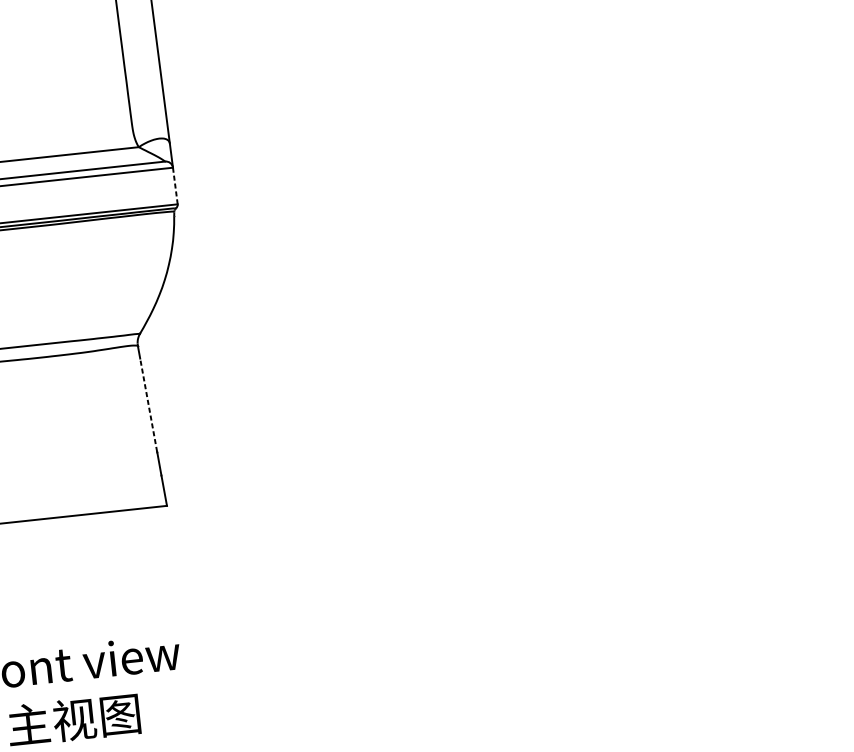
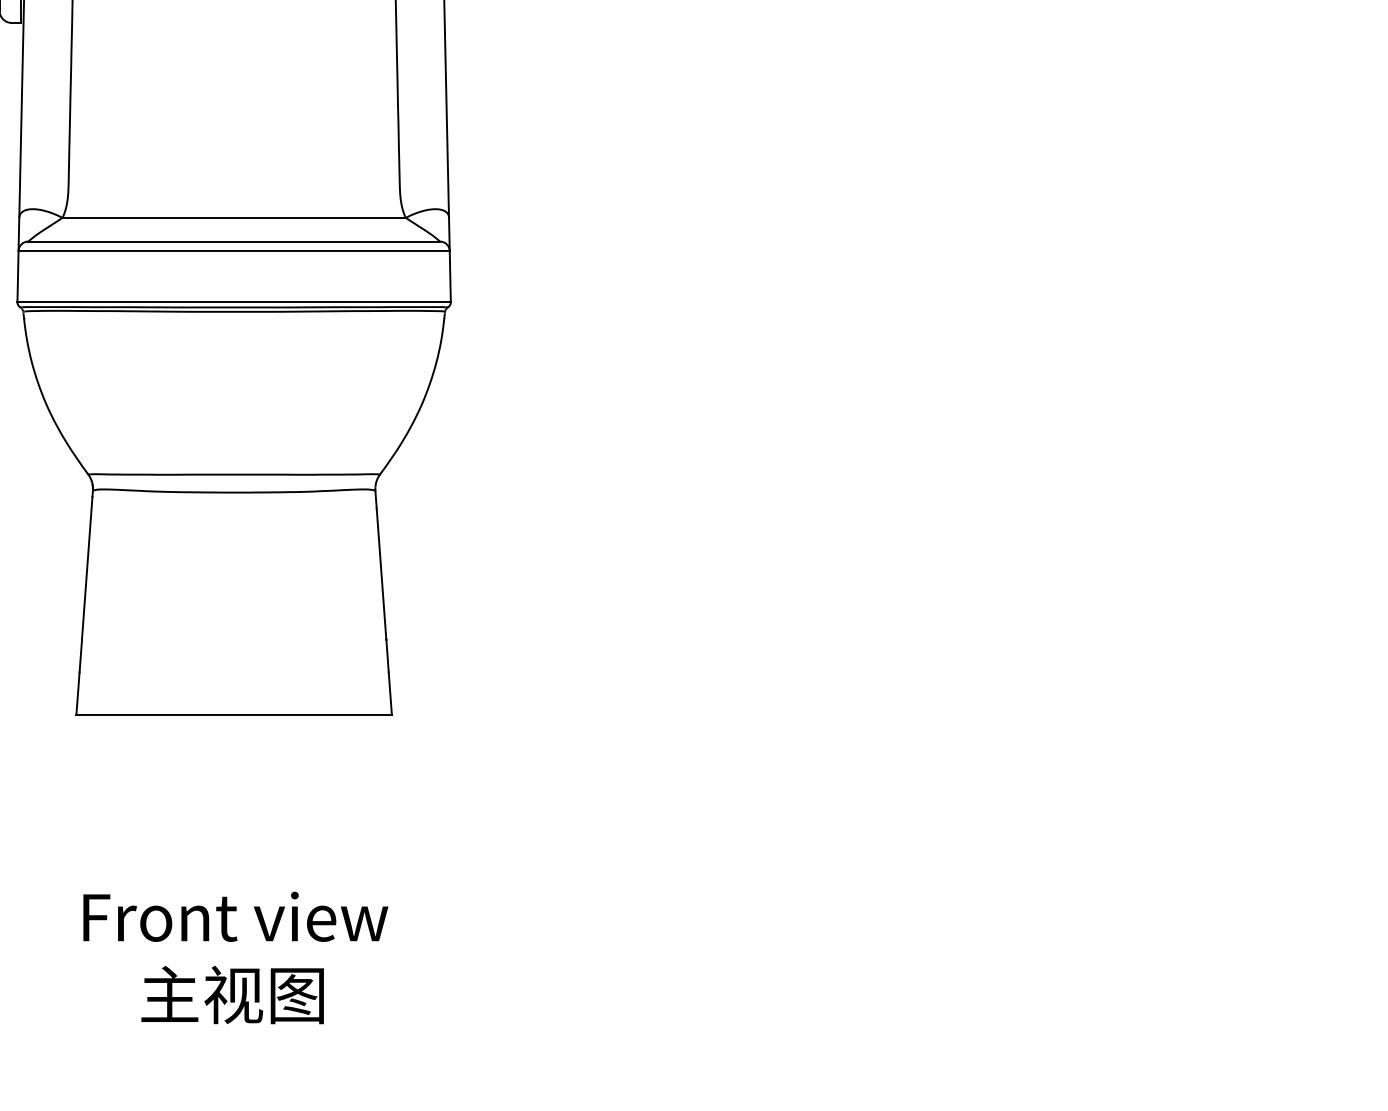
line: (175, 186) -> (450, 277), dashed -> solid
line: (148, 405) -> (381, 573), dashed -> solid

